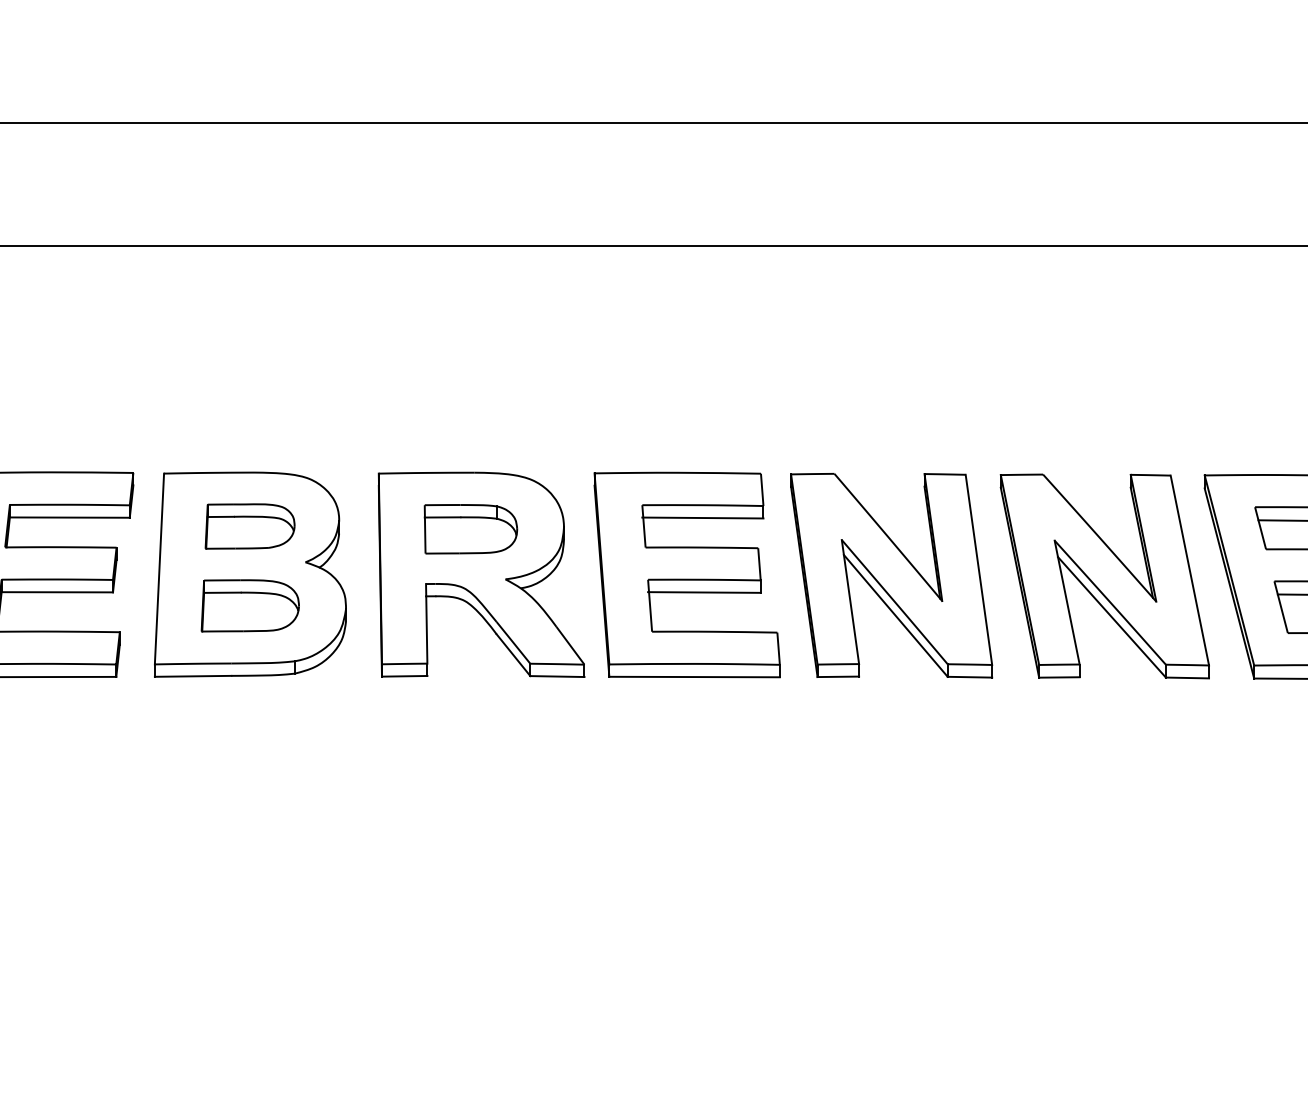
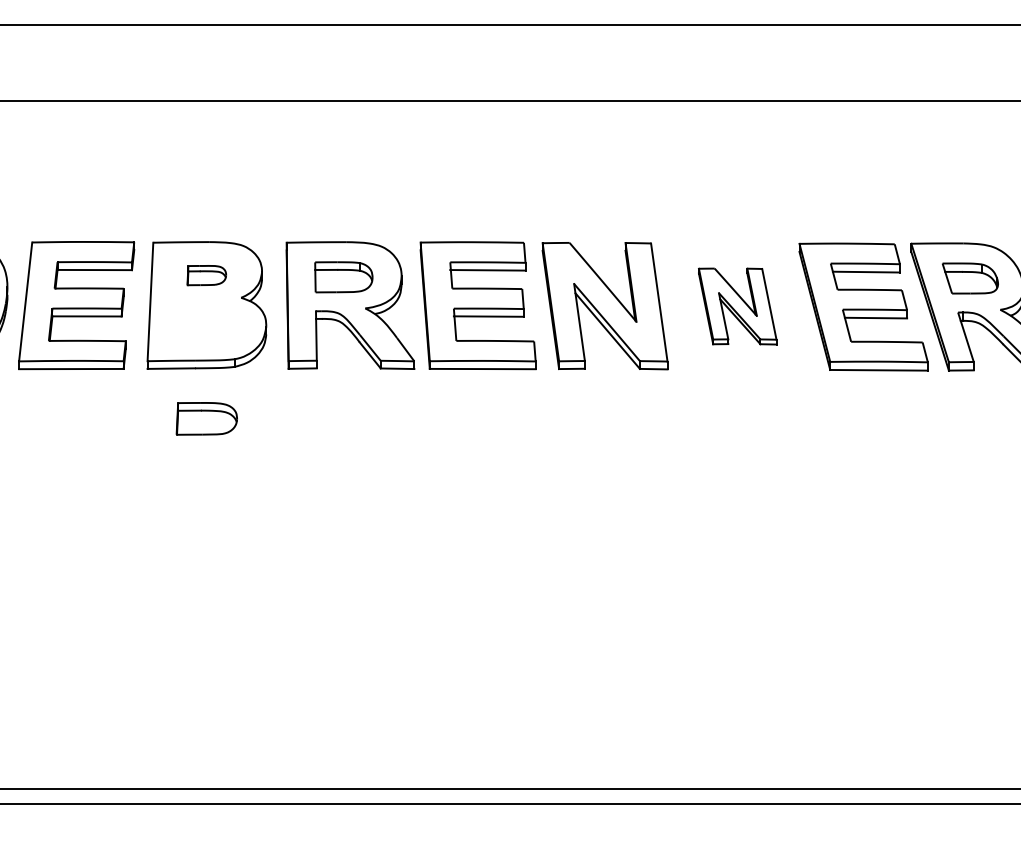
part: (249, 526) -> (206, 275), size x0.7
part: (1104, 576) -> (737, 306), size x0.6
part: (249, 605) -> (206, 418), moved

